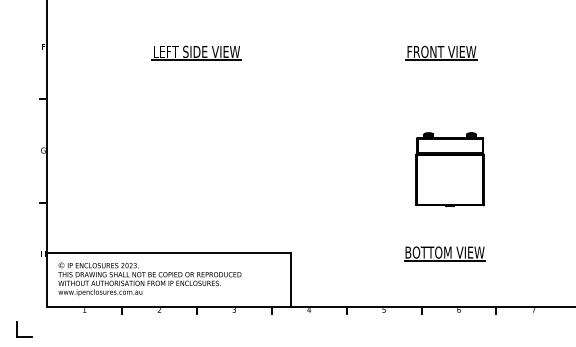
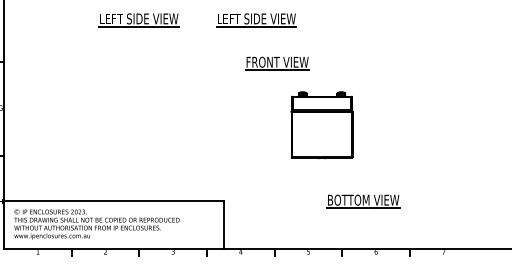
part: (326, 52) -> (256, 19), added
part: (441, 52) -> (277, 62), moved
part: (449, 169) -> (321, 125), moved

